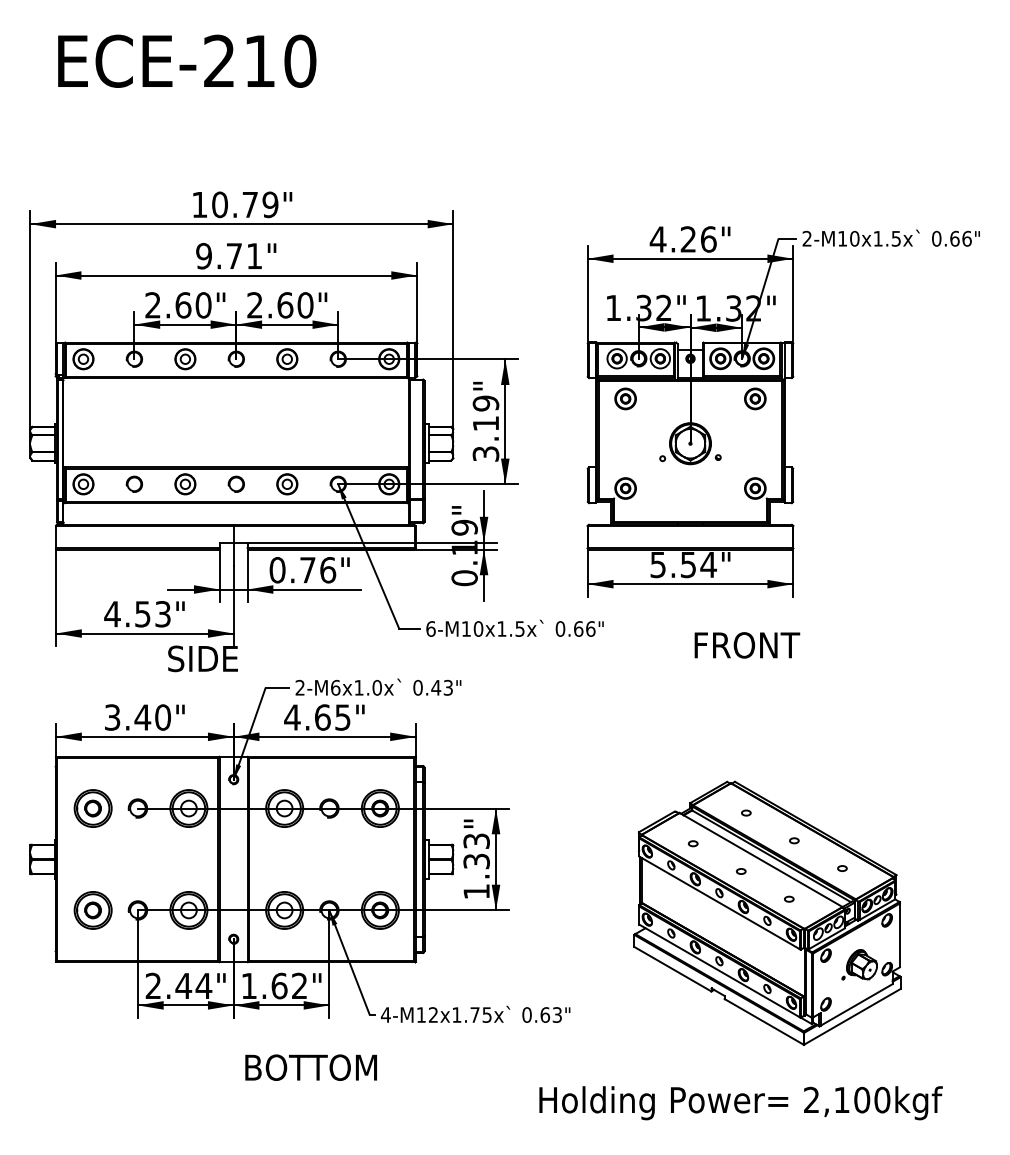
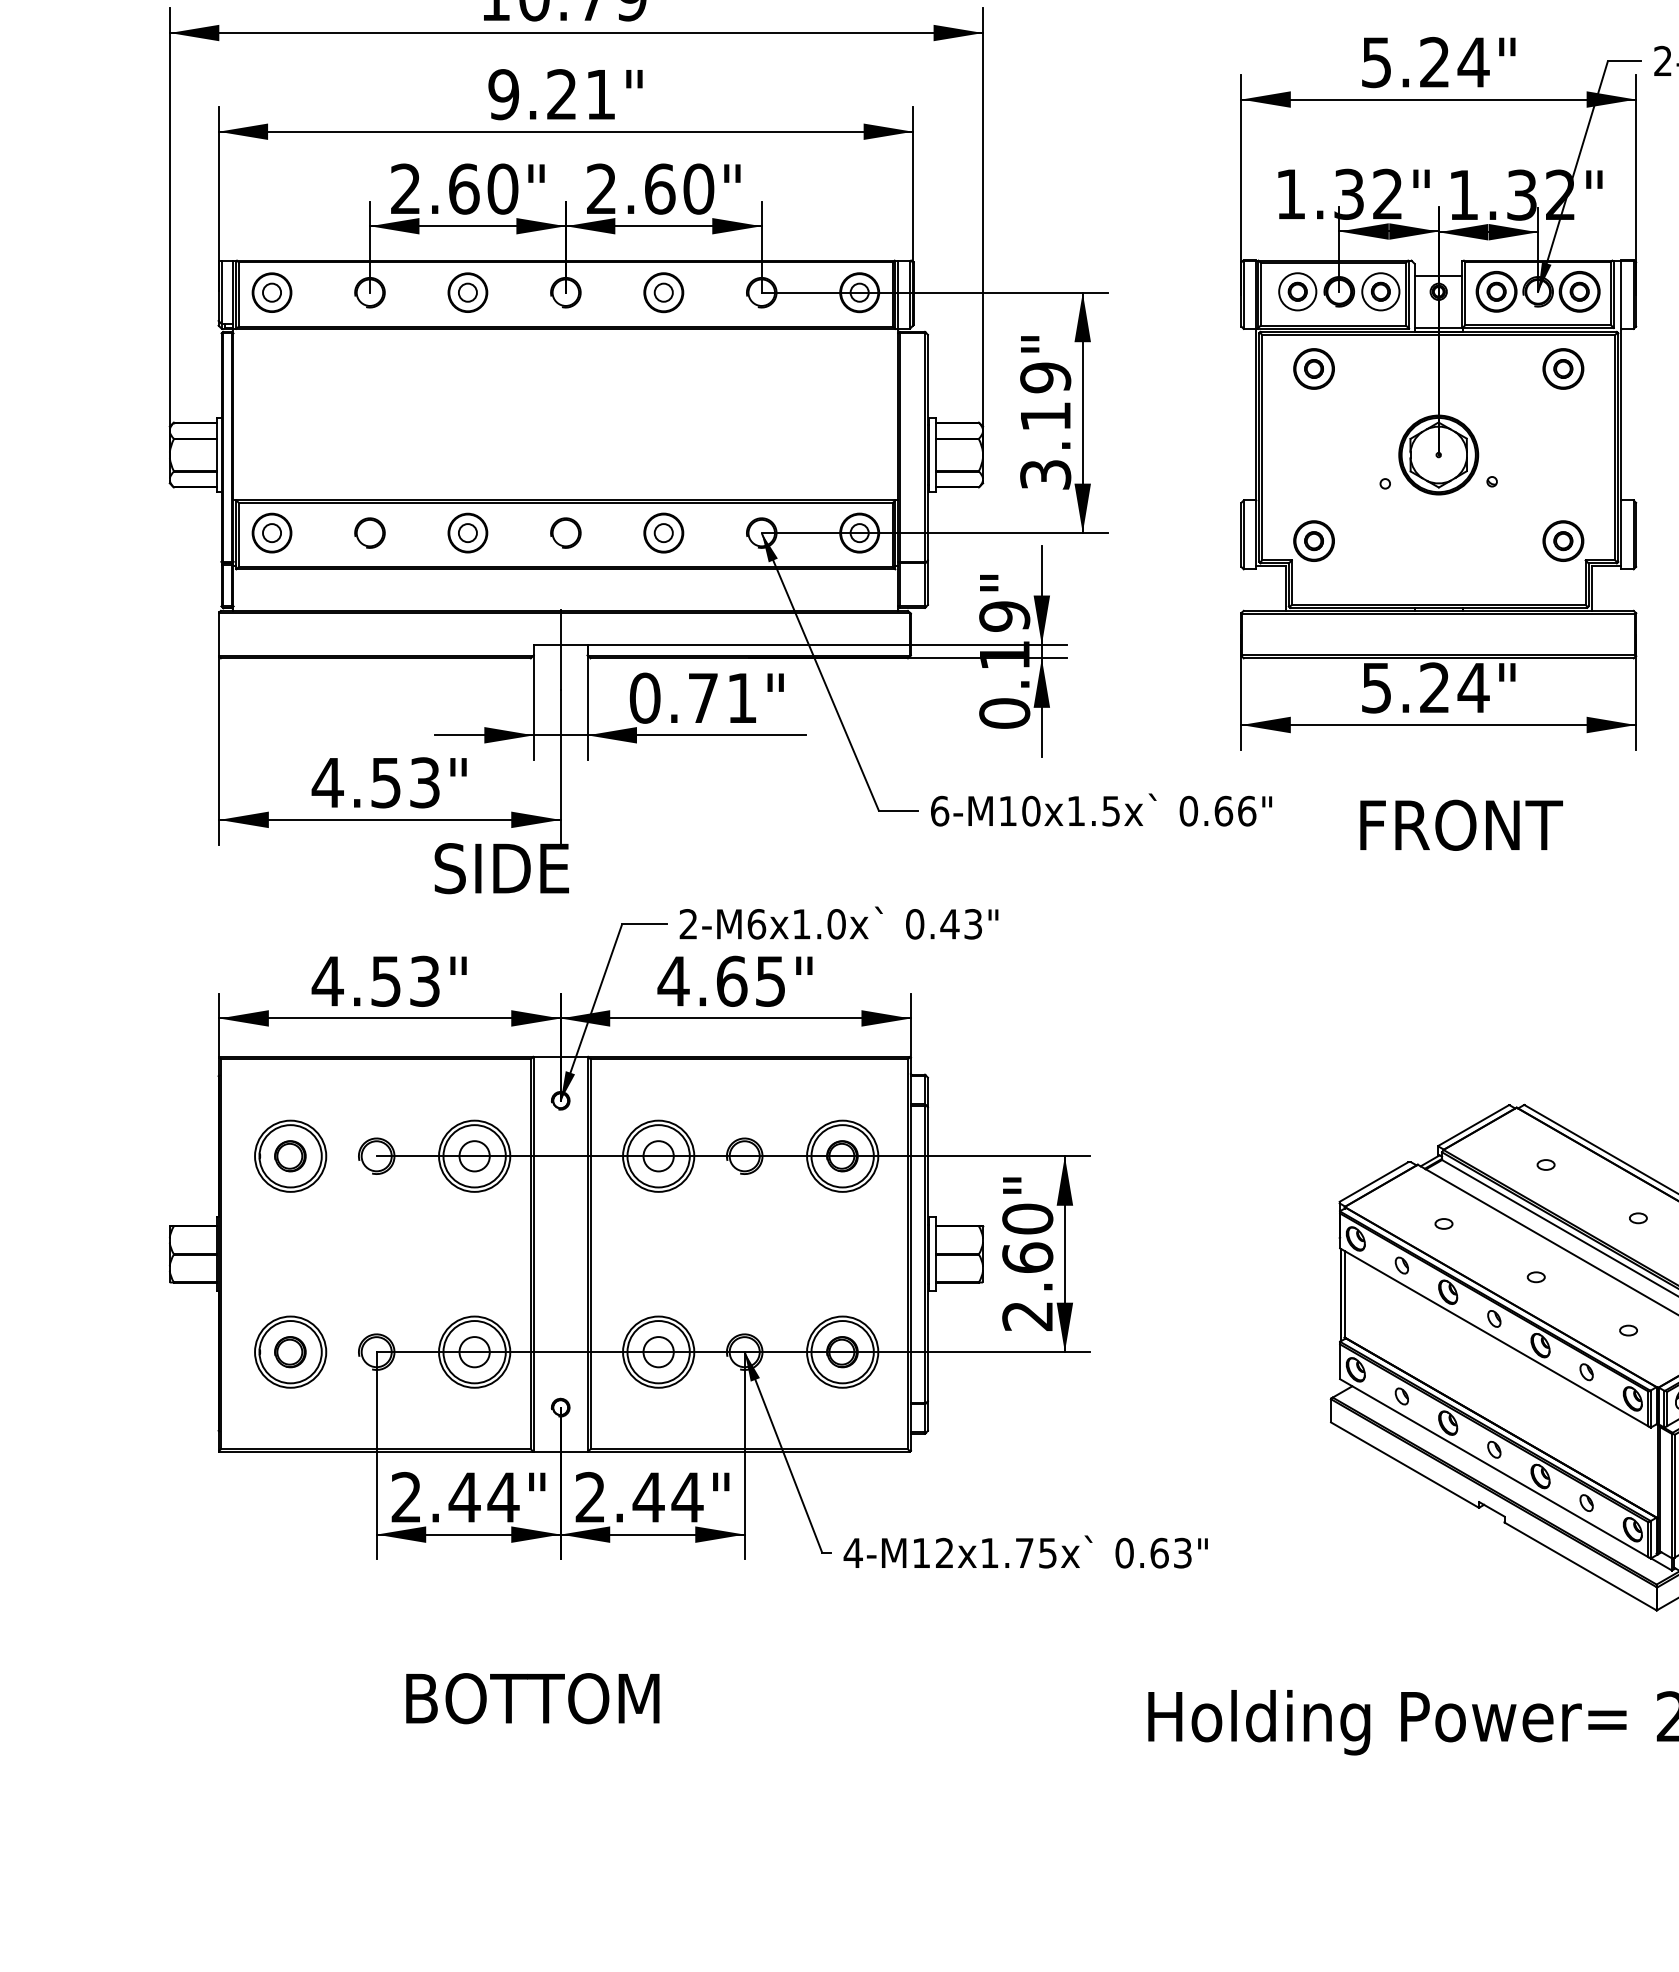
text: (683, 239) -> (1425, 62), 4.26" -> 5.24"
text: (233, 255) -> (560, 93), 9.71" -> 9.21"
text: (687, 564) -> (1432, 687), 5.54" -> 5.24"
text: (328, 570) -> (742, 698), 0.76" -> 0.71"
text: (747, 645) -> (1461, 825), moved
text: (137, 717) -> (375, 981), 3.40" -> 4.53"
text: (476, 866) -> (1027, 1267), 1.33" -> 2.60"
text: (274, 985) -> (639, 1496), 1.62" -> 2.44"
text: (310, 1067) -> (531, 1698), moved

